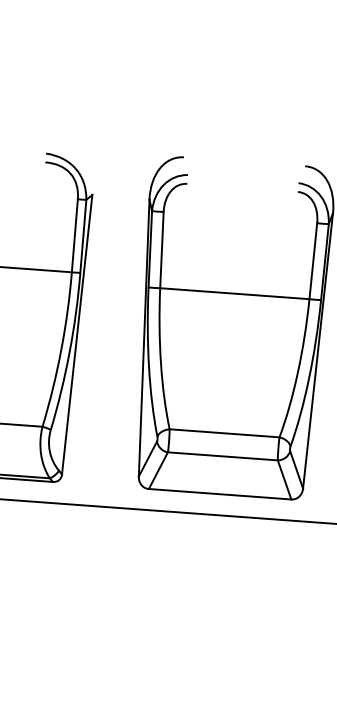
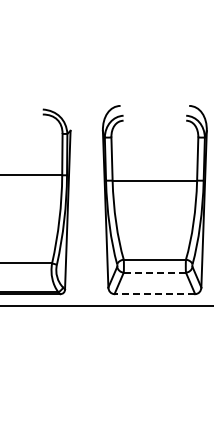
line: (222, 455) -> (154, 272), solid -> dashed
line: (219, 494) -> (154, 294), solid -> dashed

